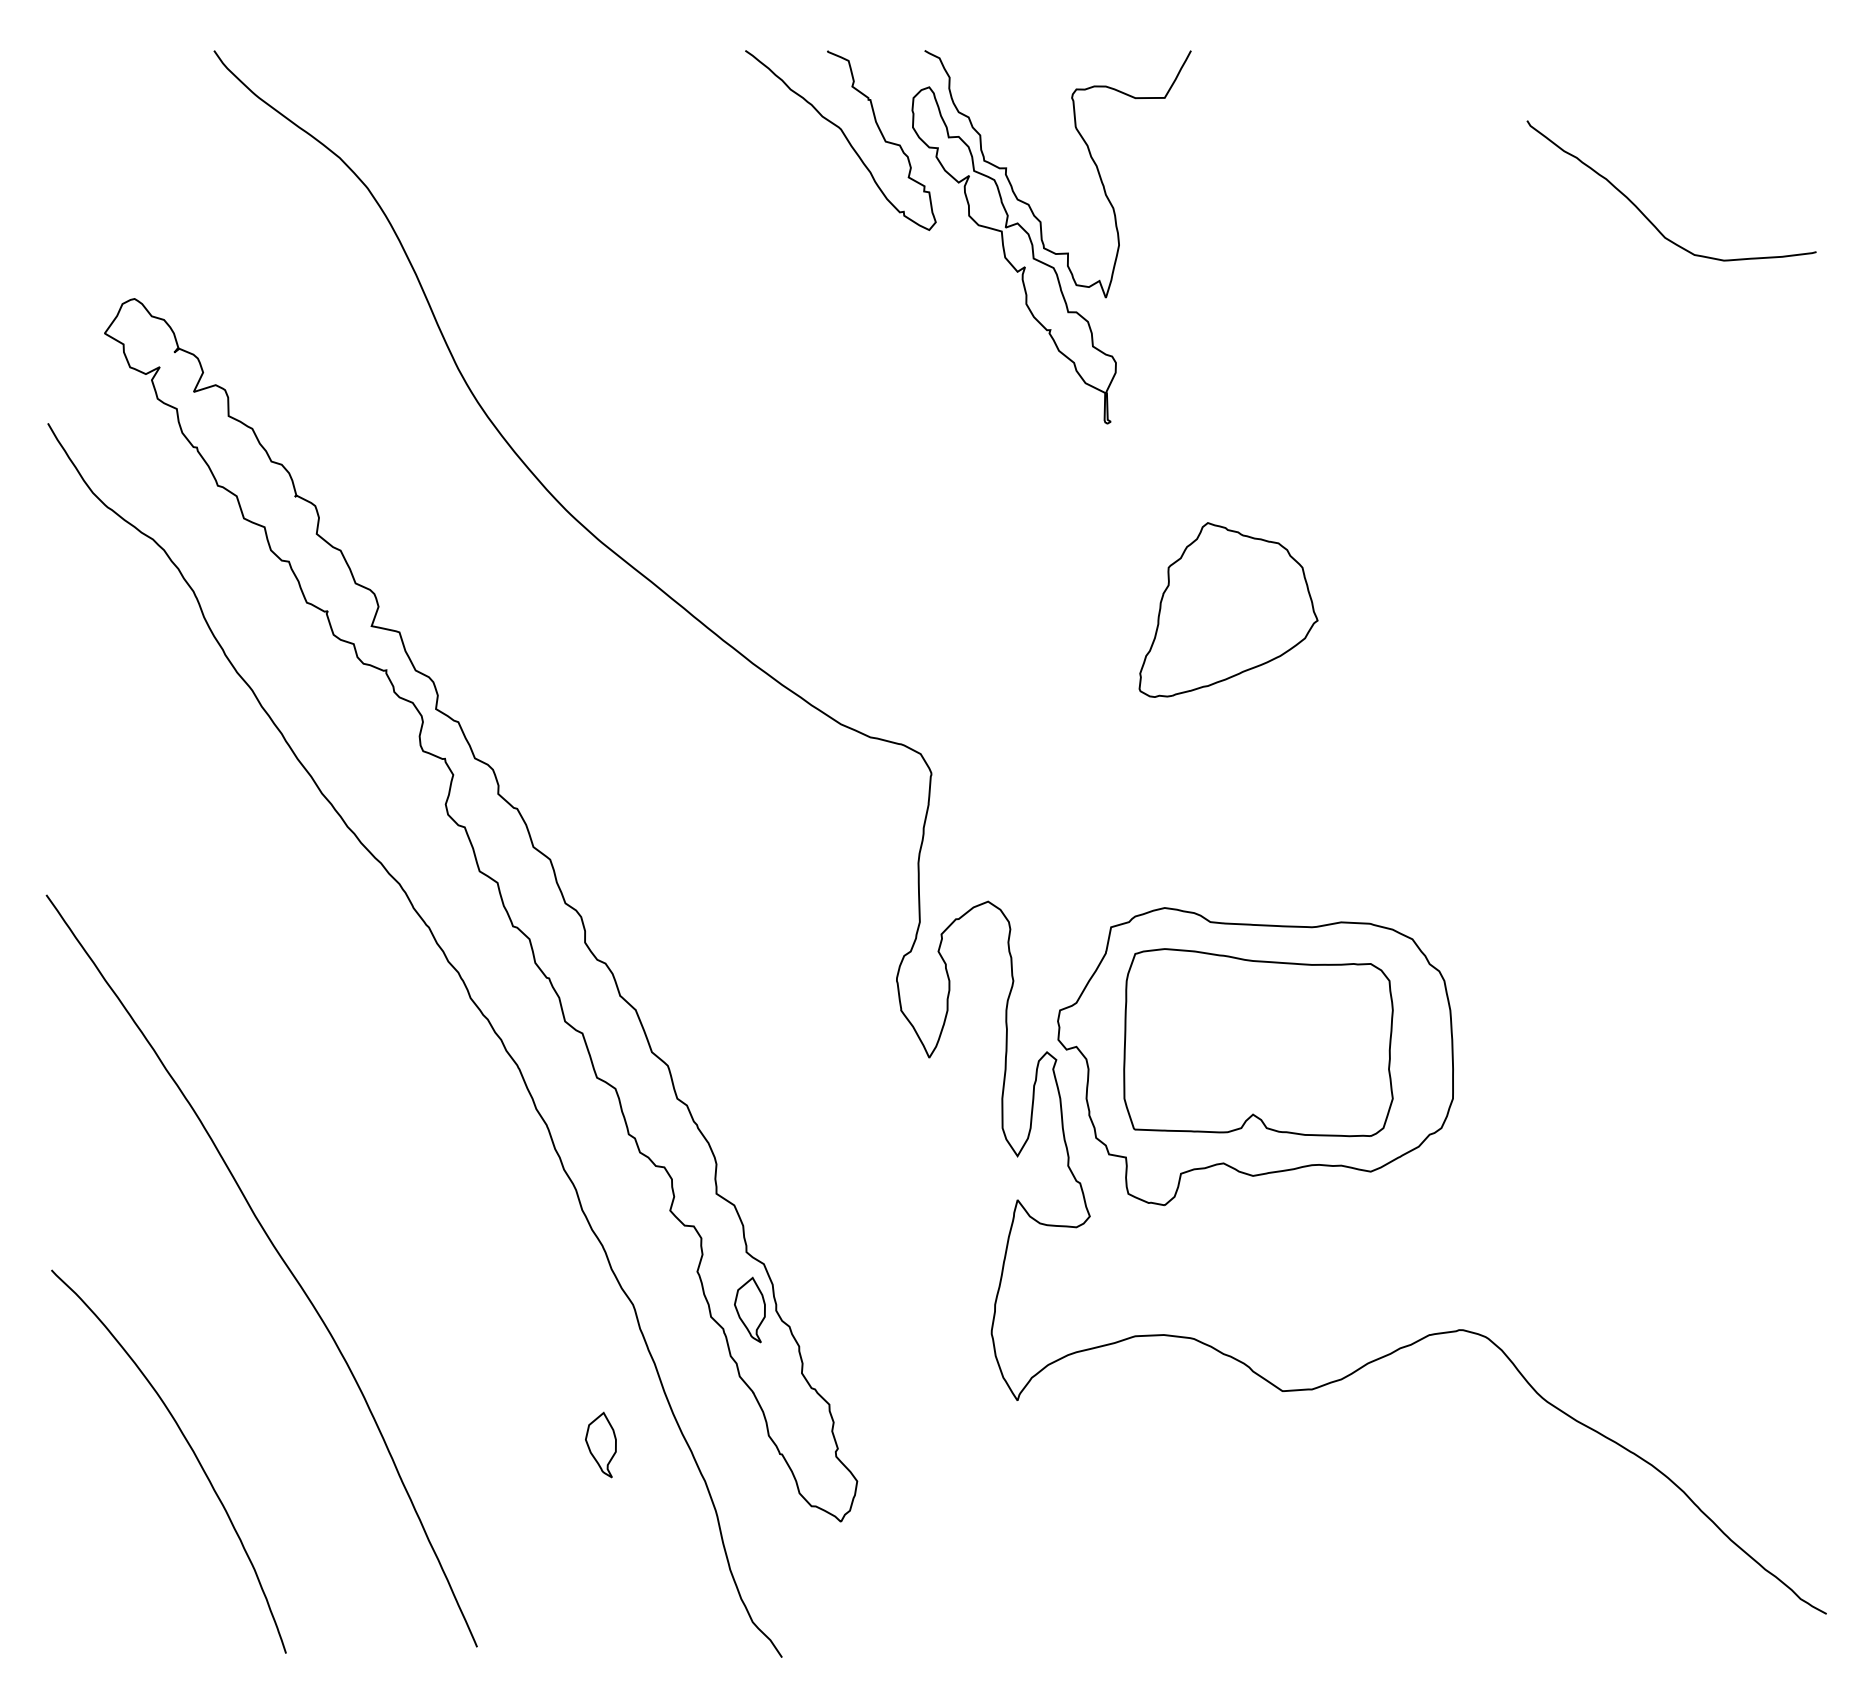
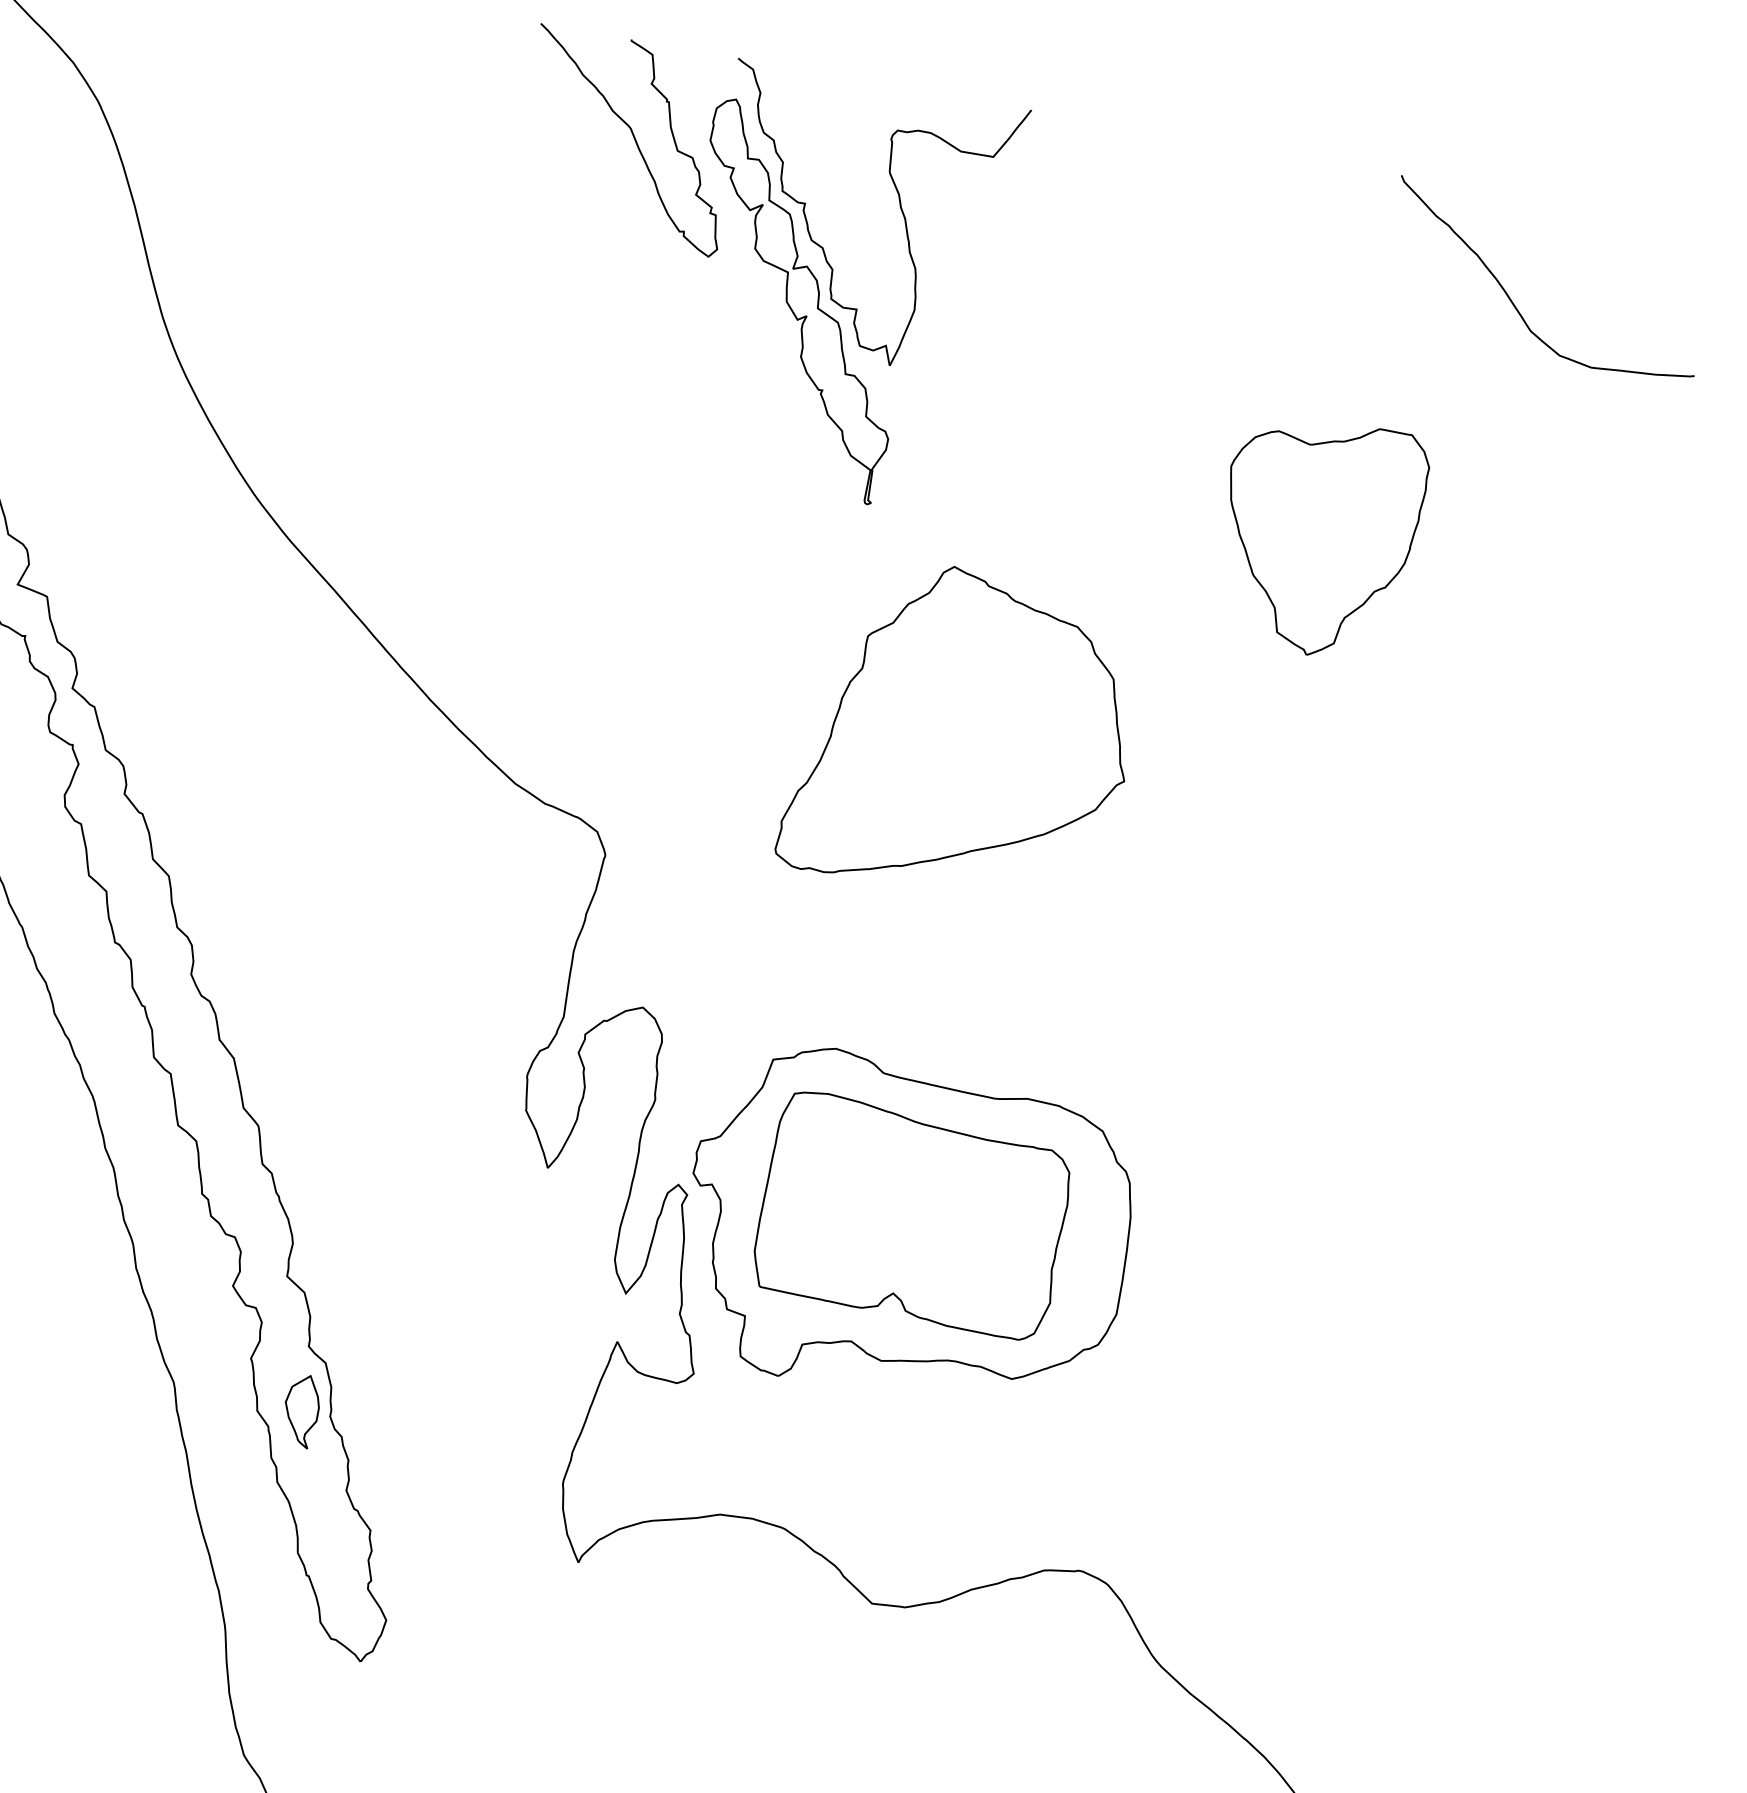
curve: (1641, 210) -> (1509, 296), moved
part: (1509, 382) -> (1317, 537), added
part: (1228, 609) -> (964, 732), size x1.67
part: (600, 1444) -> (110, 1529), removed

